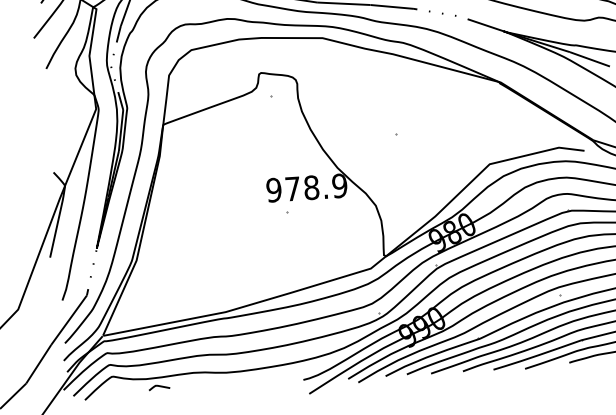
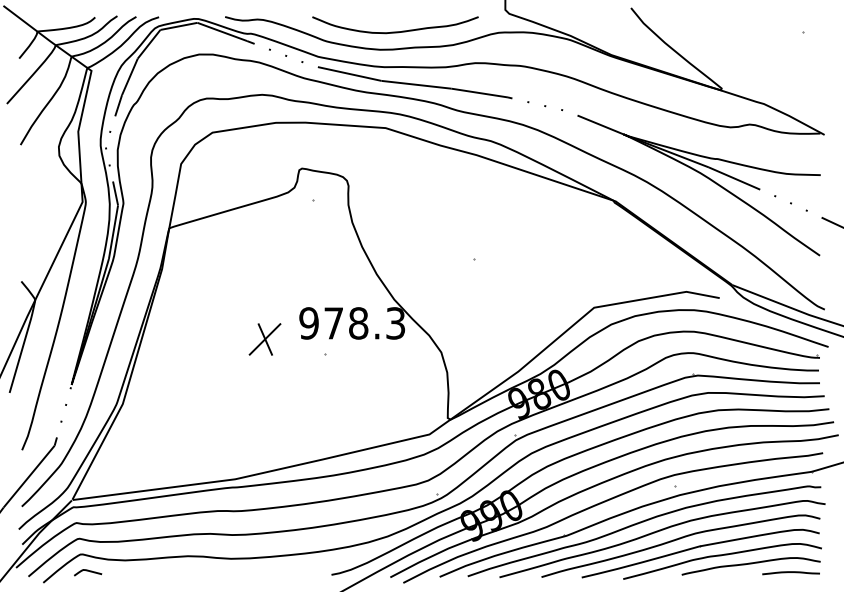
text: (339, 186) -> (395, 323), 978.9 -> 978.3
part: (240, 204) -> (264, 339), added
curve: (159, 386) -> (88, 571), moved

